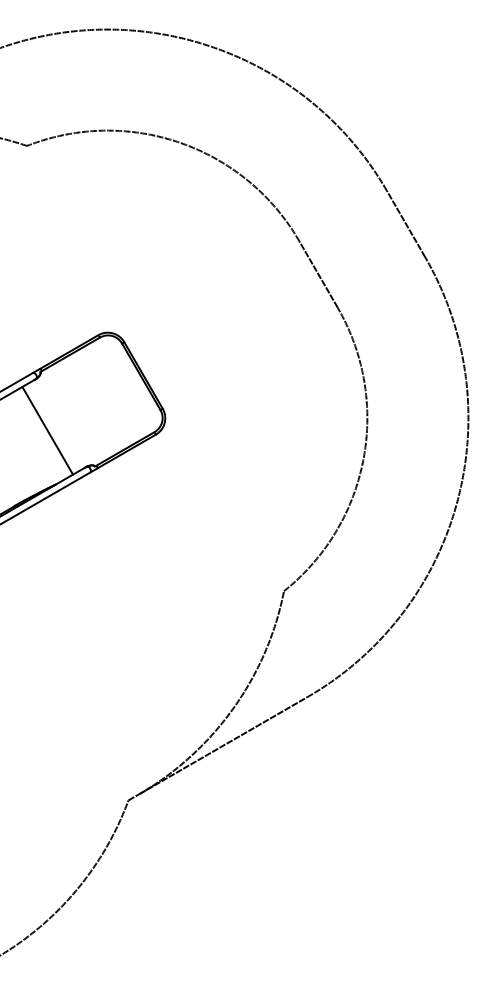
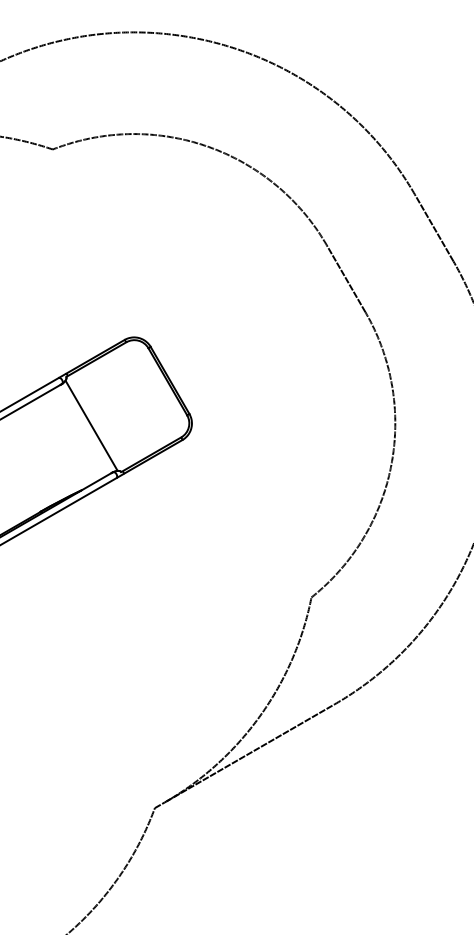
line: (47, 430) -> (91, 425), moved

